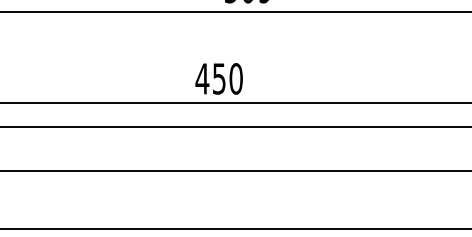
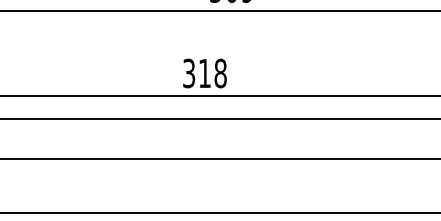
text: (218, 78) -> (204, 73), 450 -> 318

